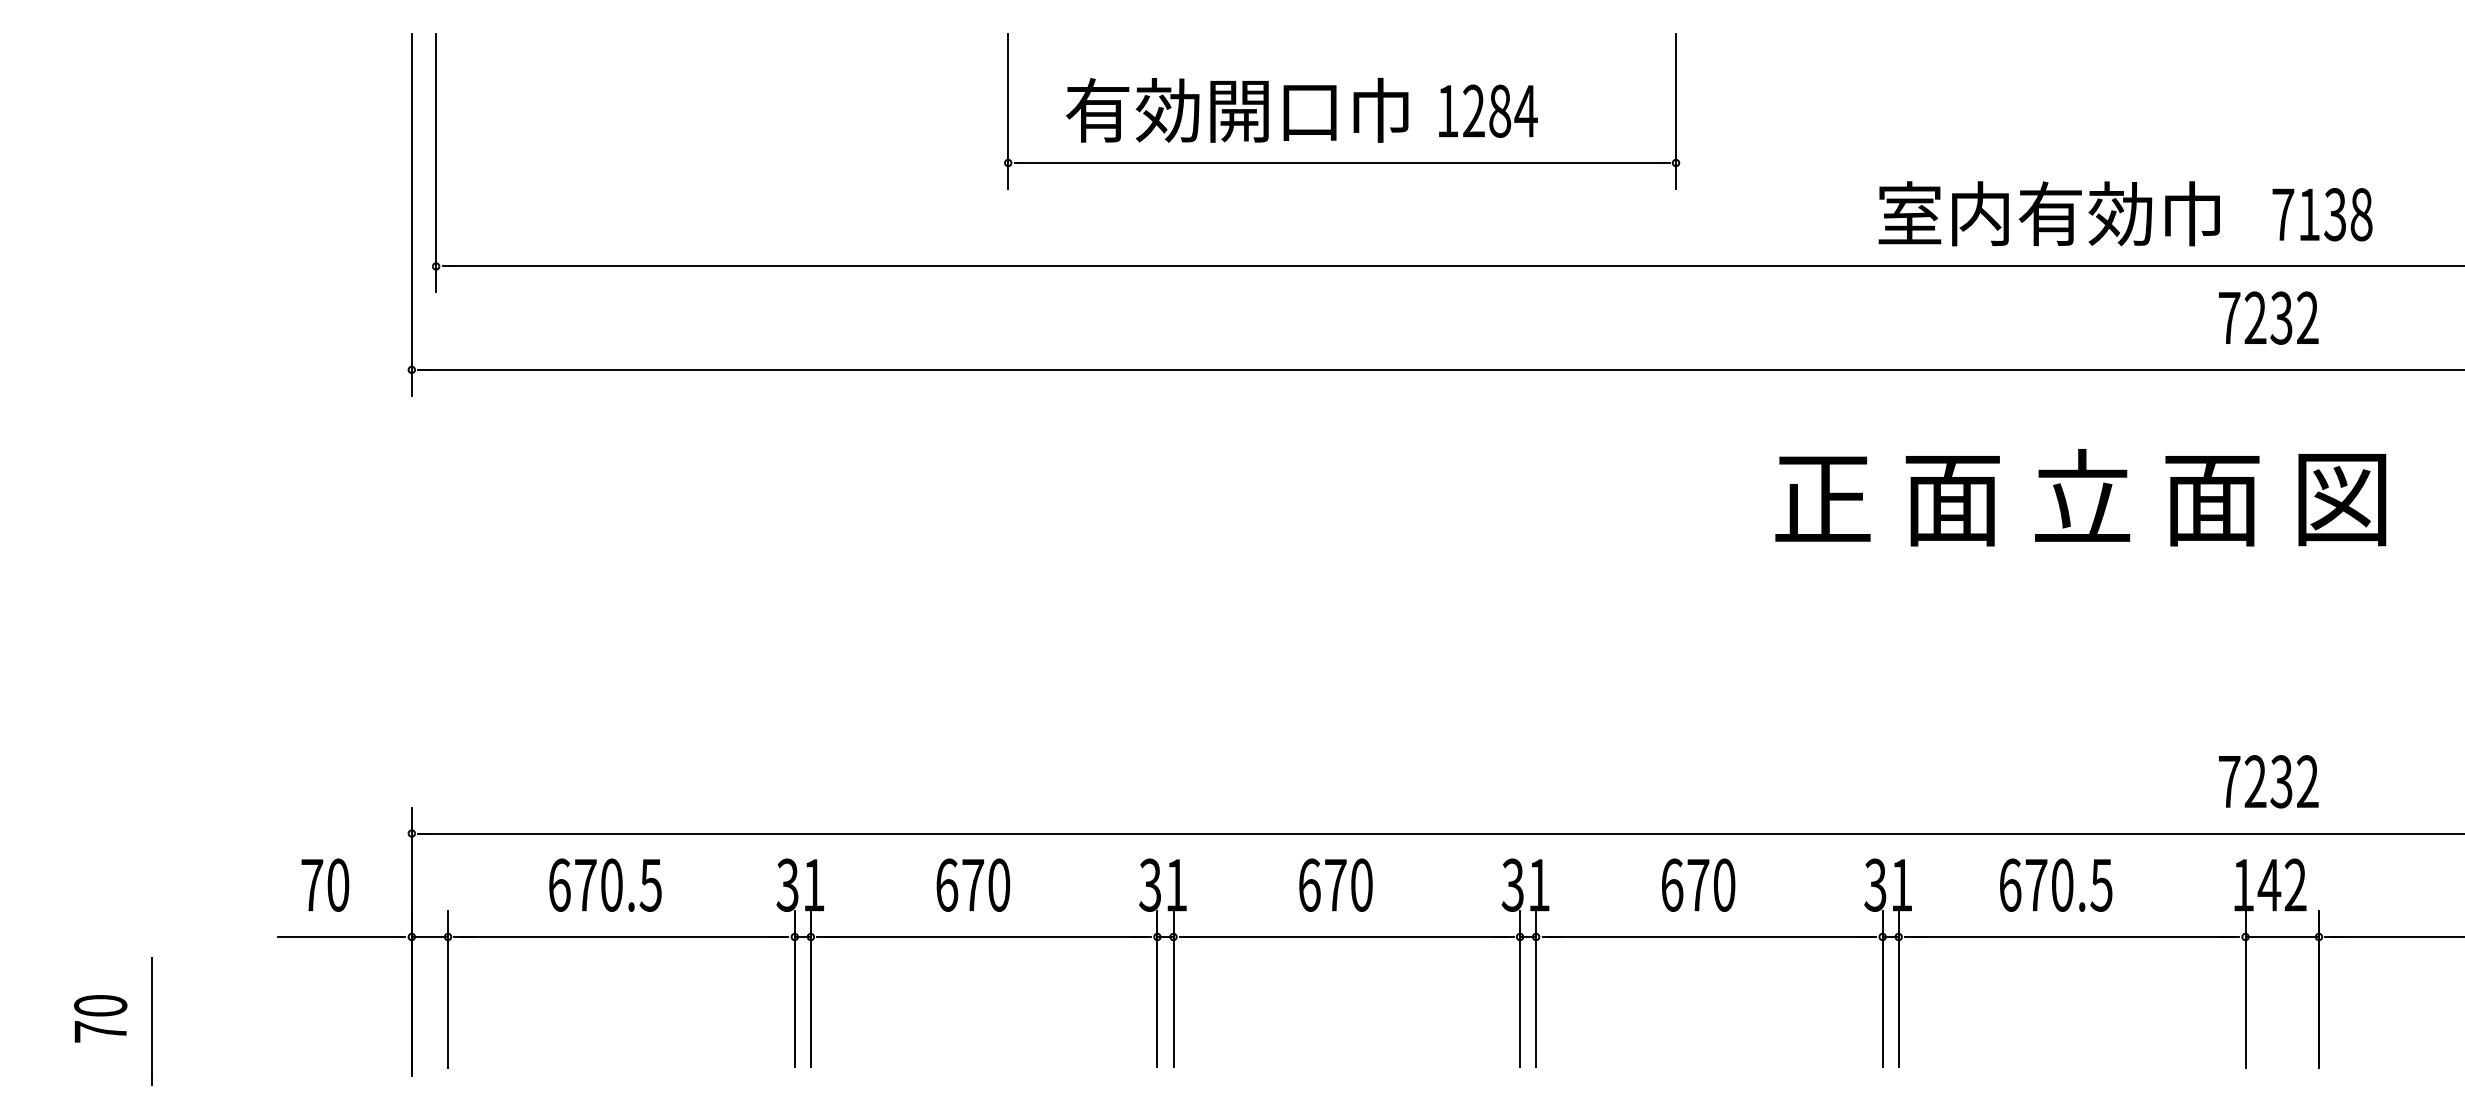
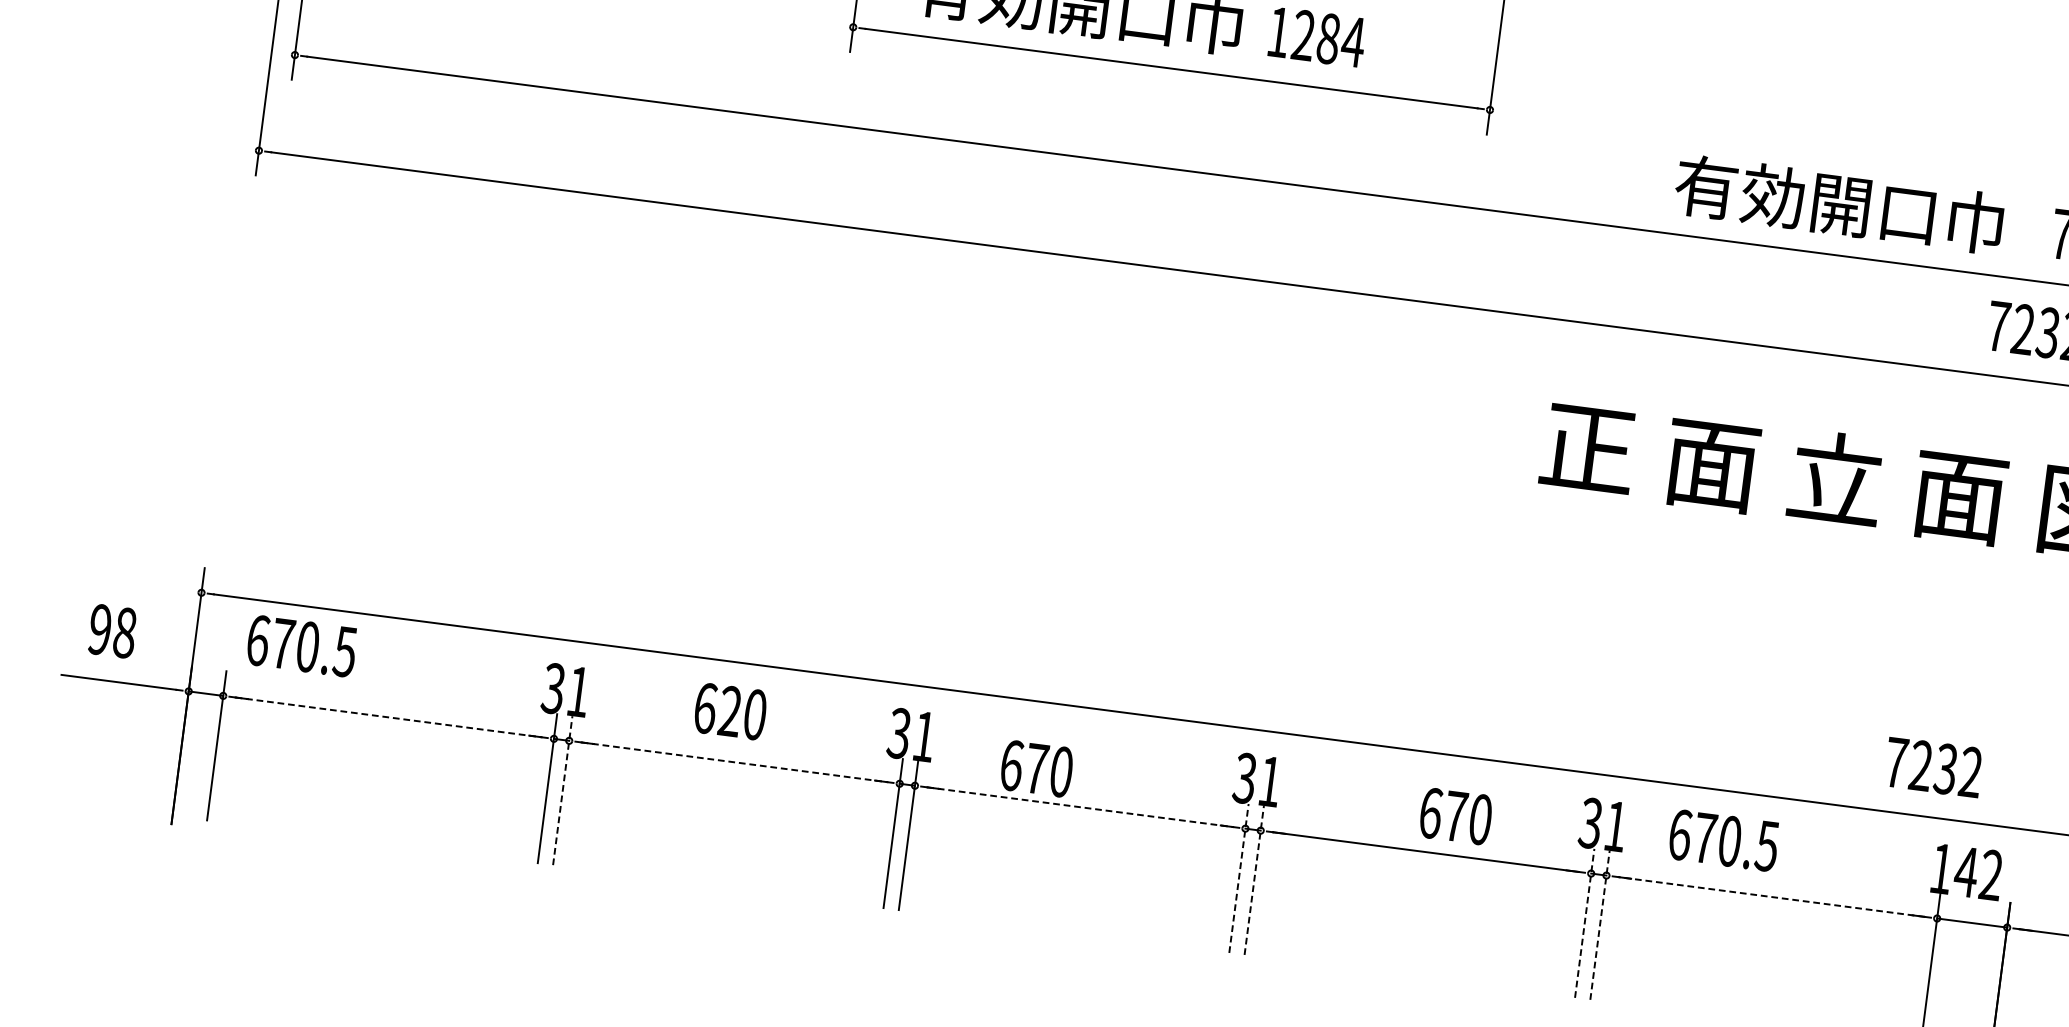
text: (2014, 213) -> (1806, 200), 室内有効巾 -> 有効開口巾
text: (2268, 781) -> (1933, 767), moved
text: (325, 884) -> (112, 630), 70 -> 98
text: (605, 884) -> (302, 645), moved
text: (973, 884) -> (730, 710), 670 -> 620
text: (1335, 884) -> (1036, 768), moved
text: (1698, 884) -> (1455, 815), moved
text: (2056, 884) -> (1724, 839), moved
line: (621, 937) -> (388, 717), solid -> dashed
line: (984, 937) -> (734, 762), solid -> dashed
line: (1347, 937) -> (1080, 807), solid -> dashed
line: (2071, 937) -> (1771, 897), solid -> dashed
line: (810, 988) -> (562, 789), solid -> dashed
line: (1520, 988) -> (1239, 877), solid -> dashed
line: (1536, 988) -> (1254, 879), solid -> dashed
line: (1882, 988) -> (1584, 922), solid -> dashed
line: (1898, 988) -> (1599, 924), solid -> dashed

